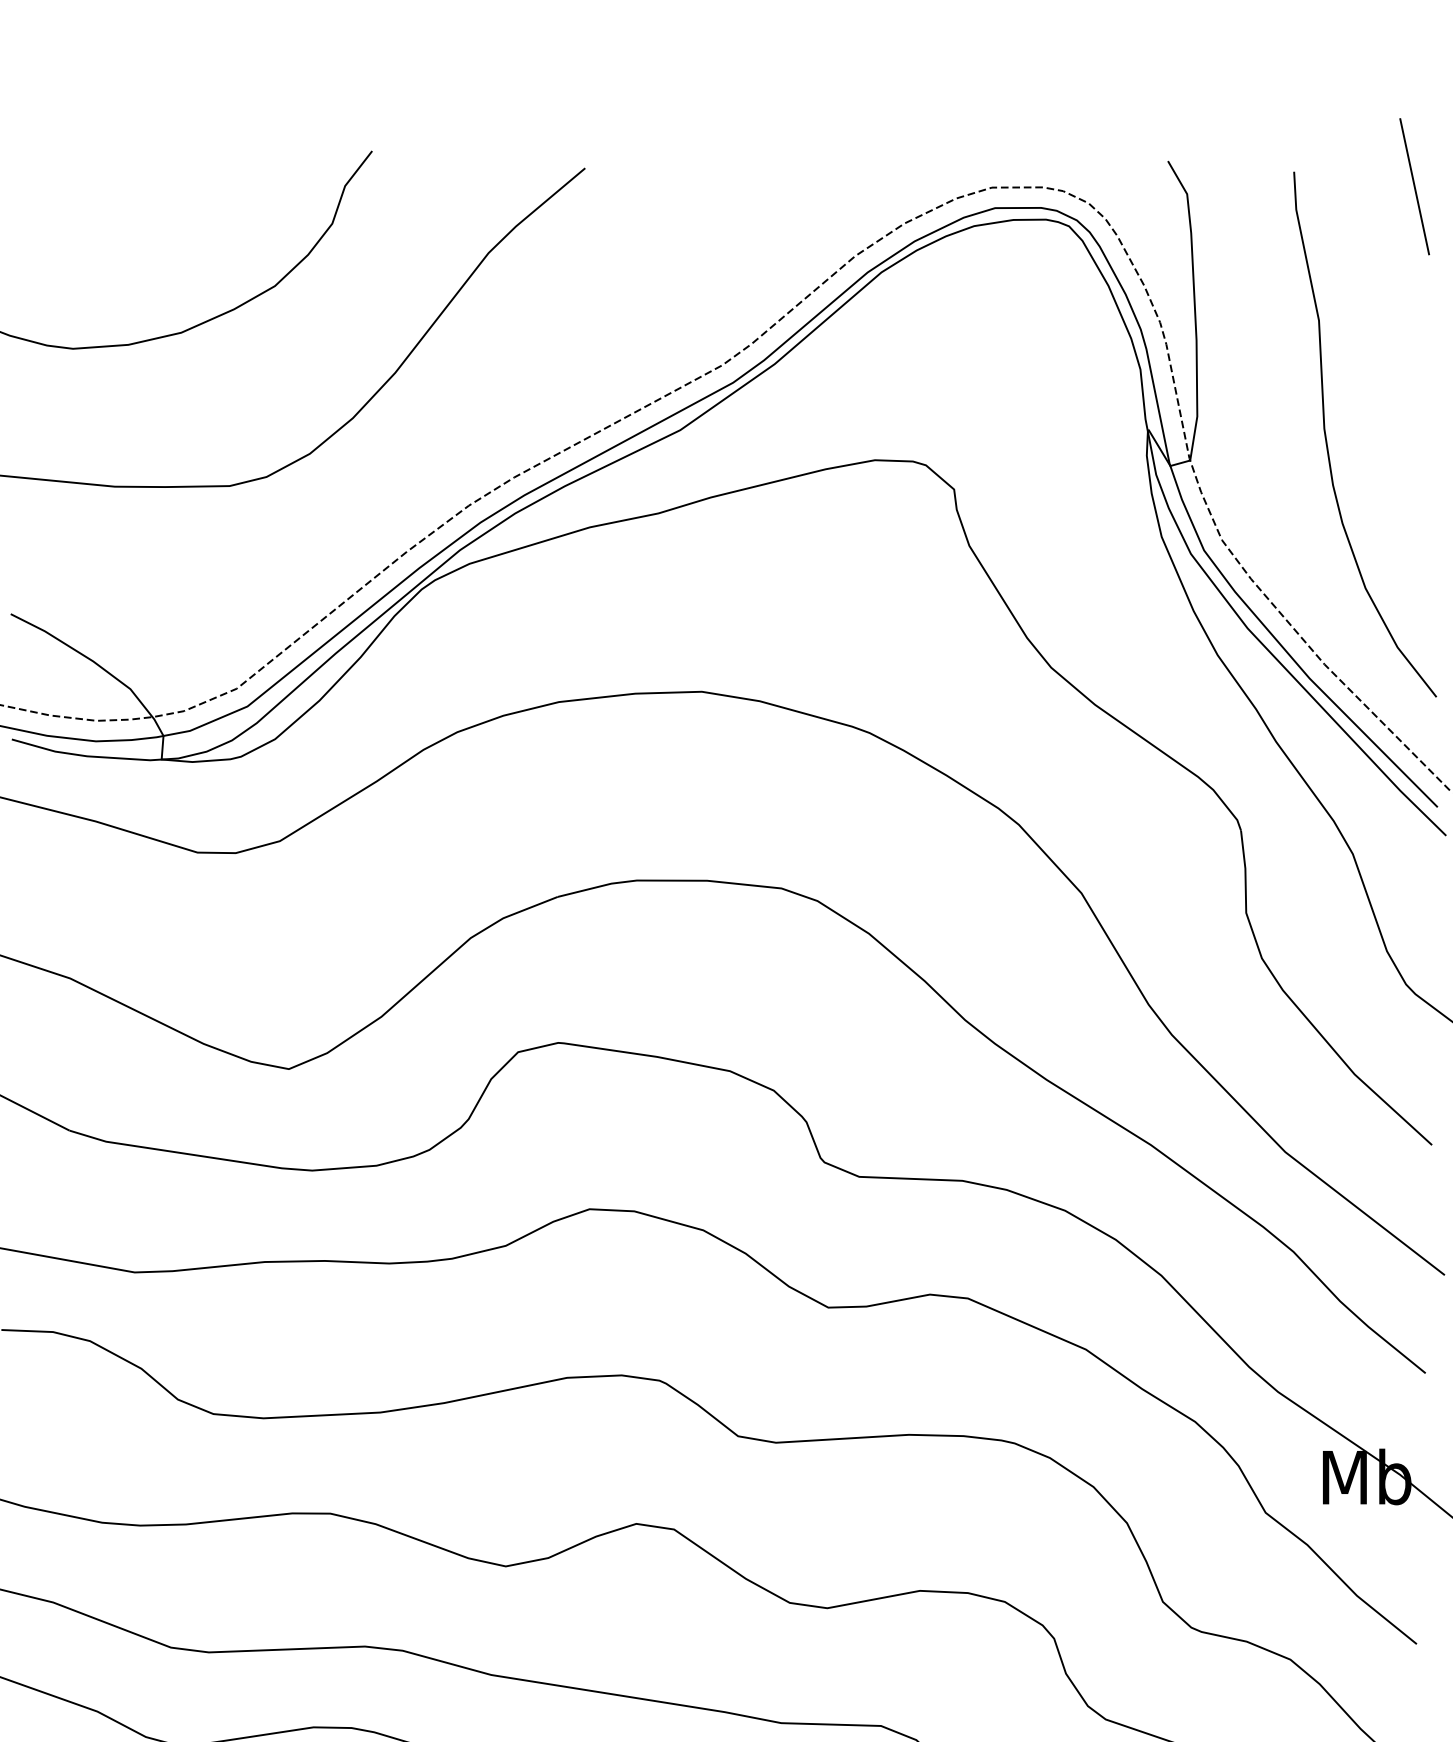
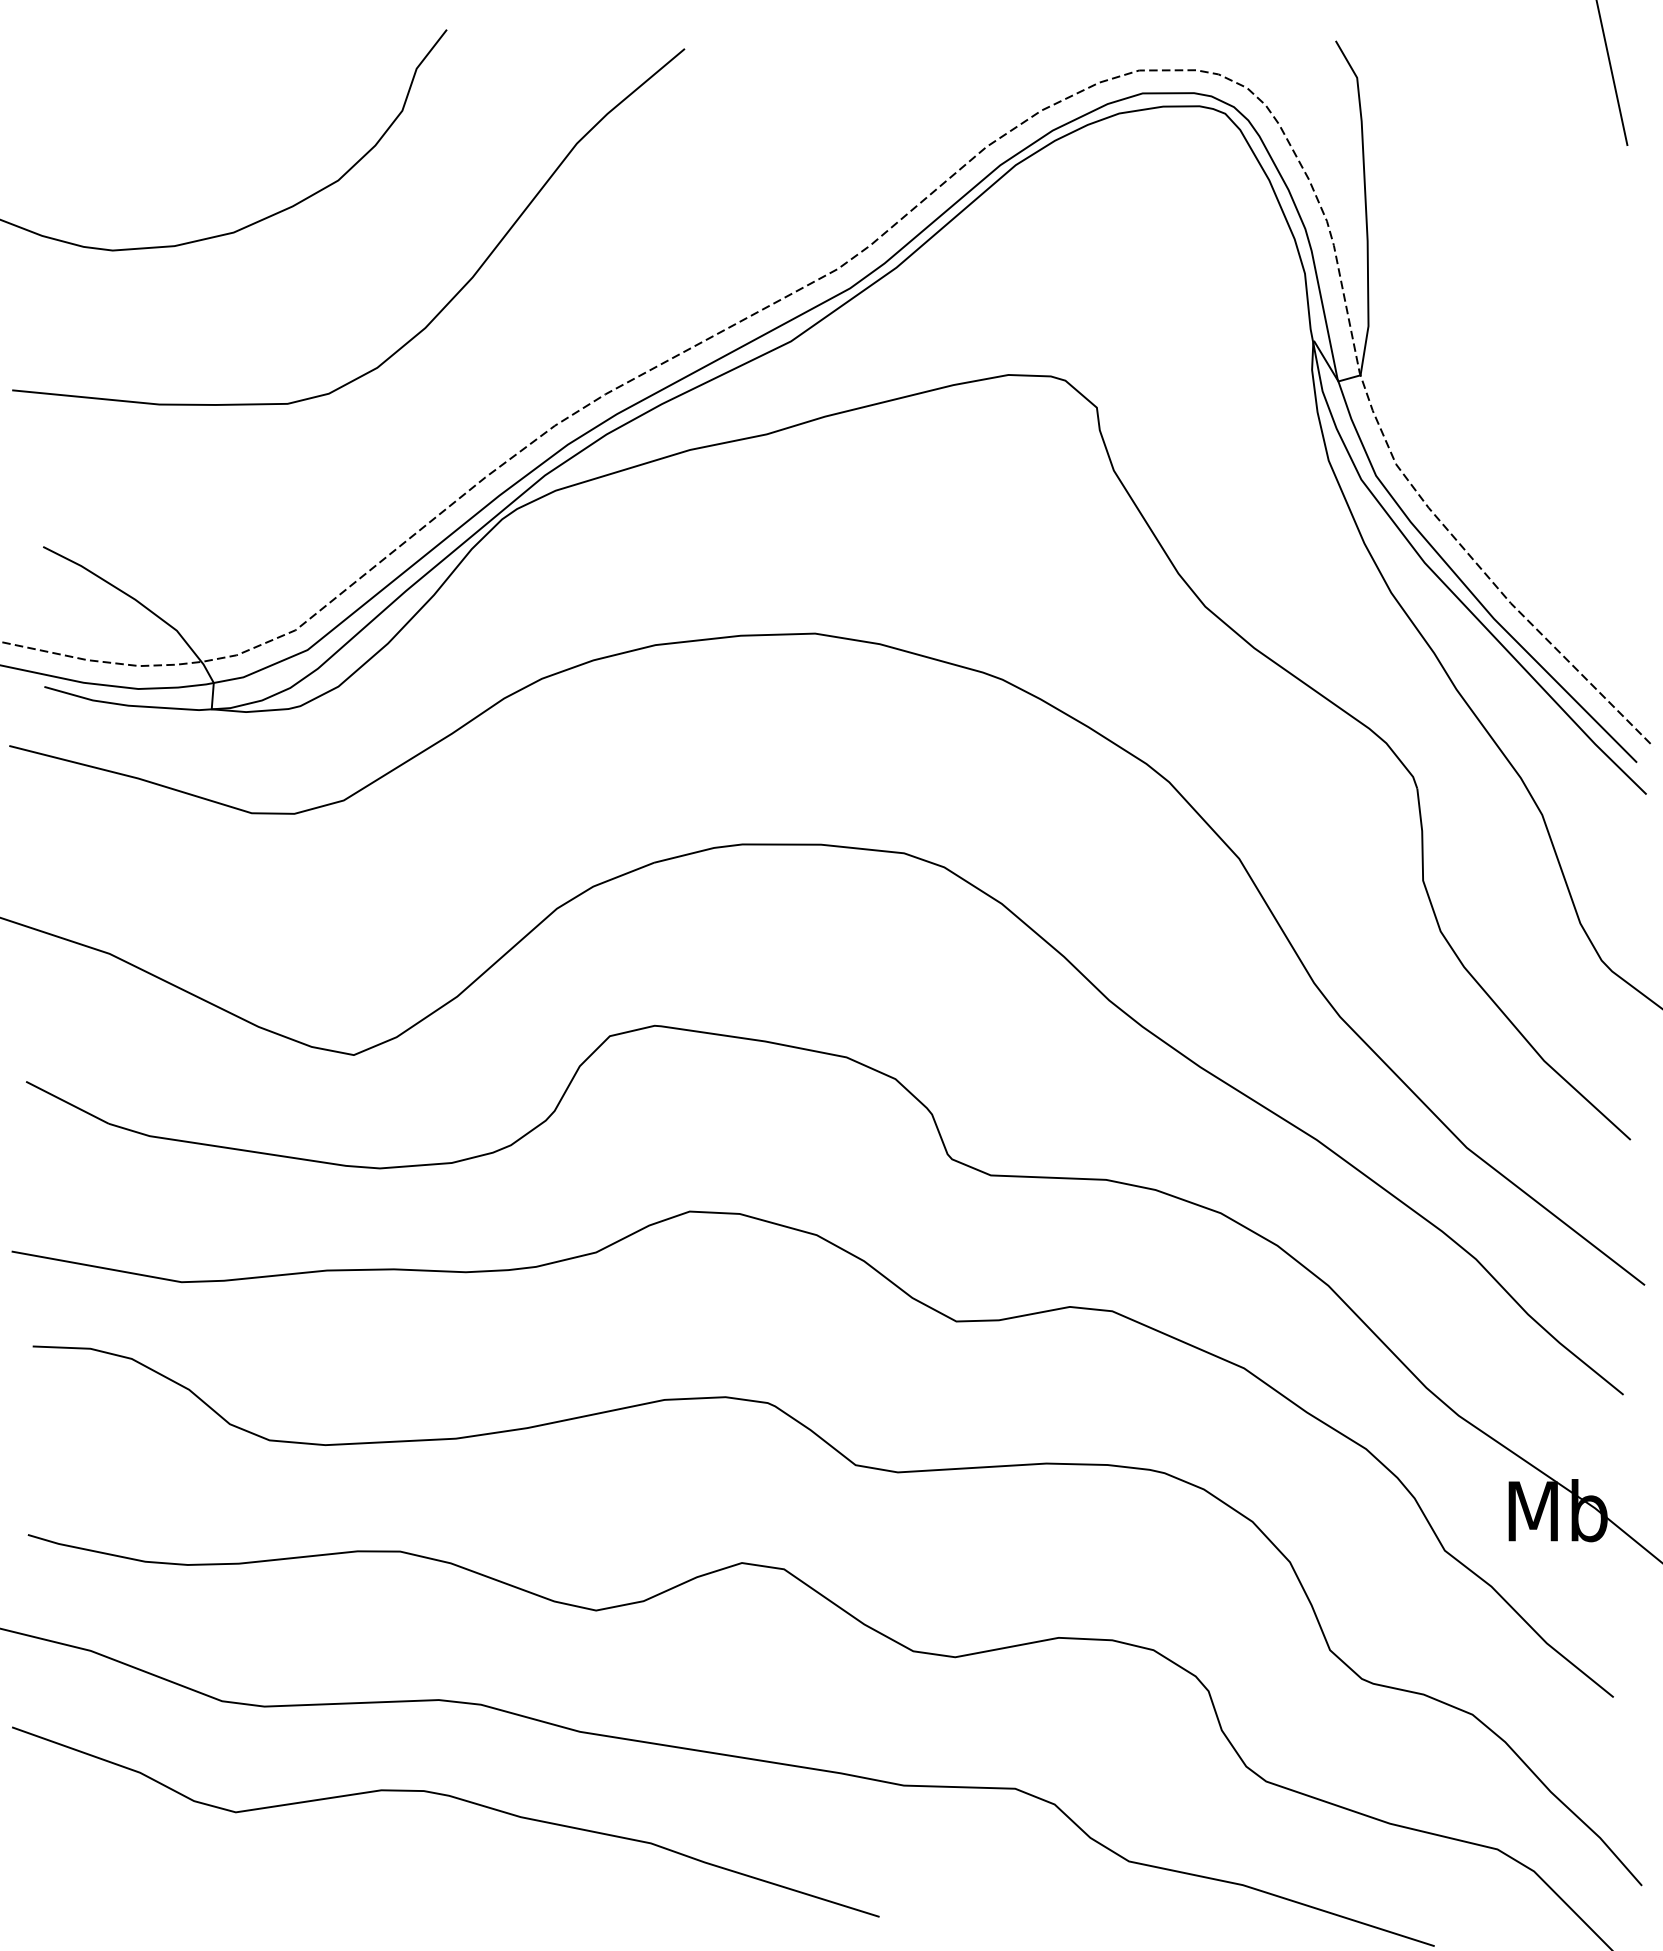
curve: (1327, 439) -> (1513, 351), removed

